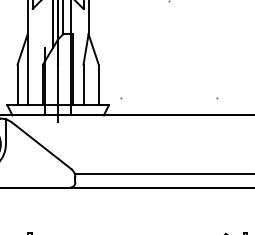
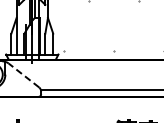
line: (41, 146) -> (23, 75), solid -> dashed

